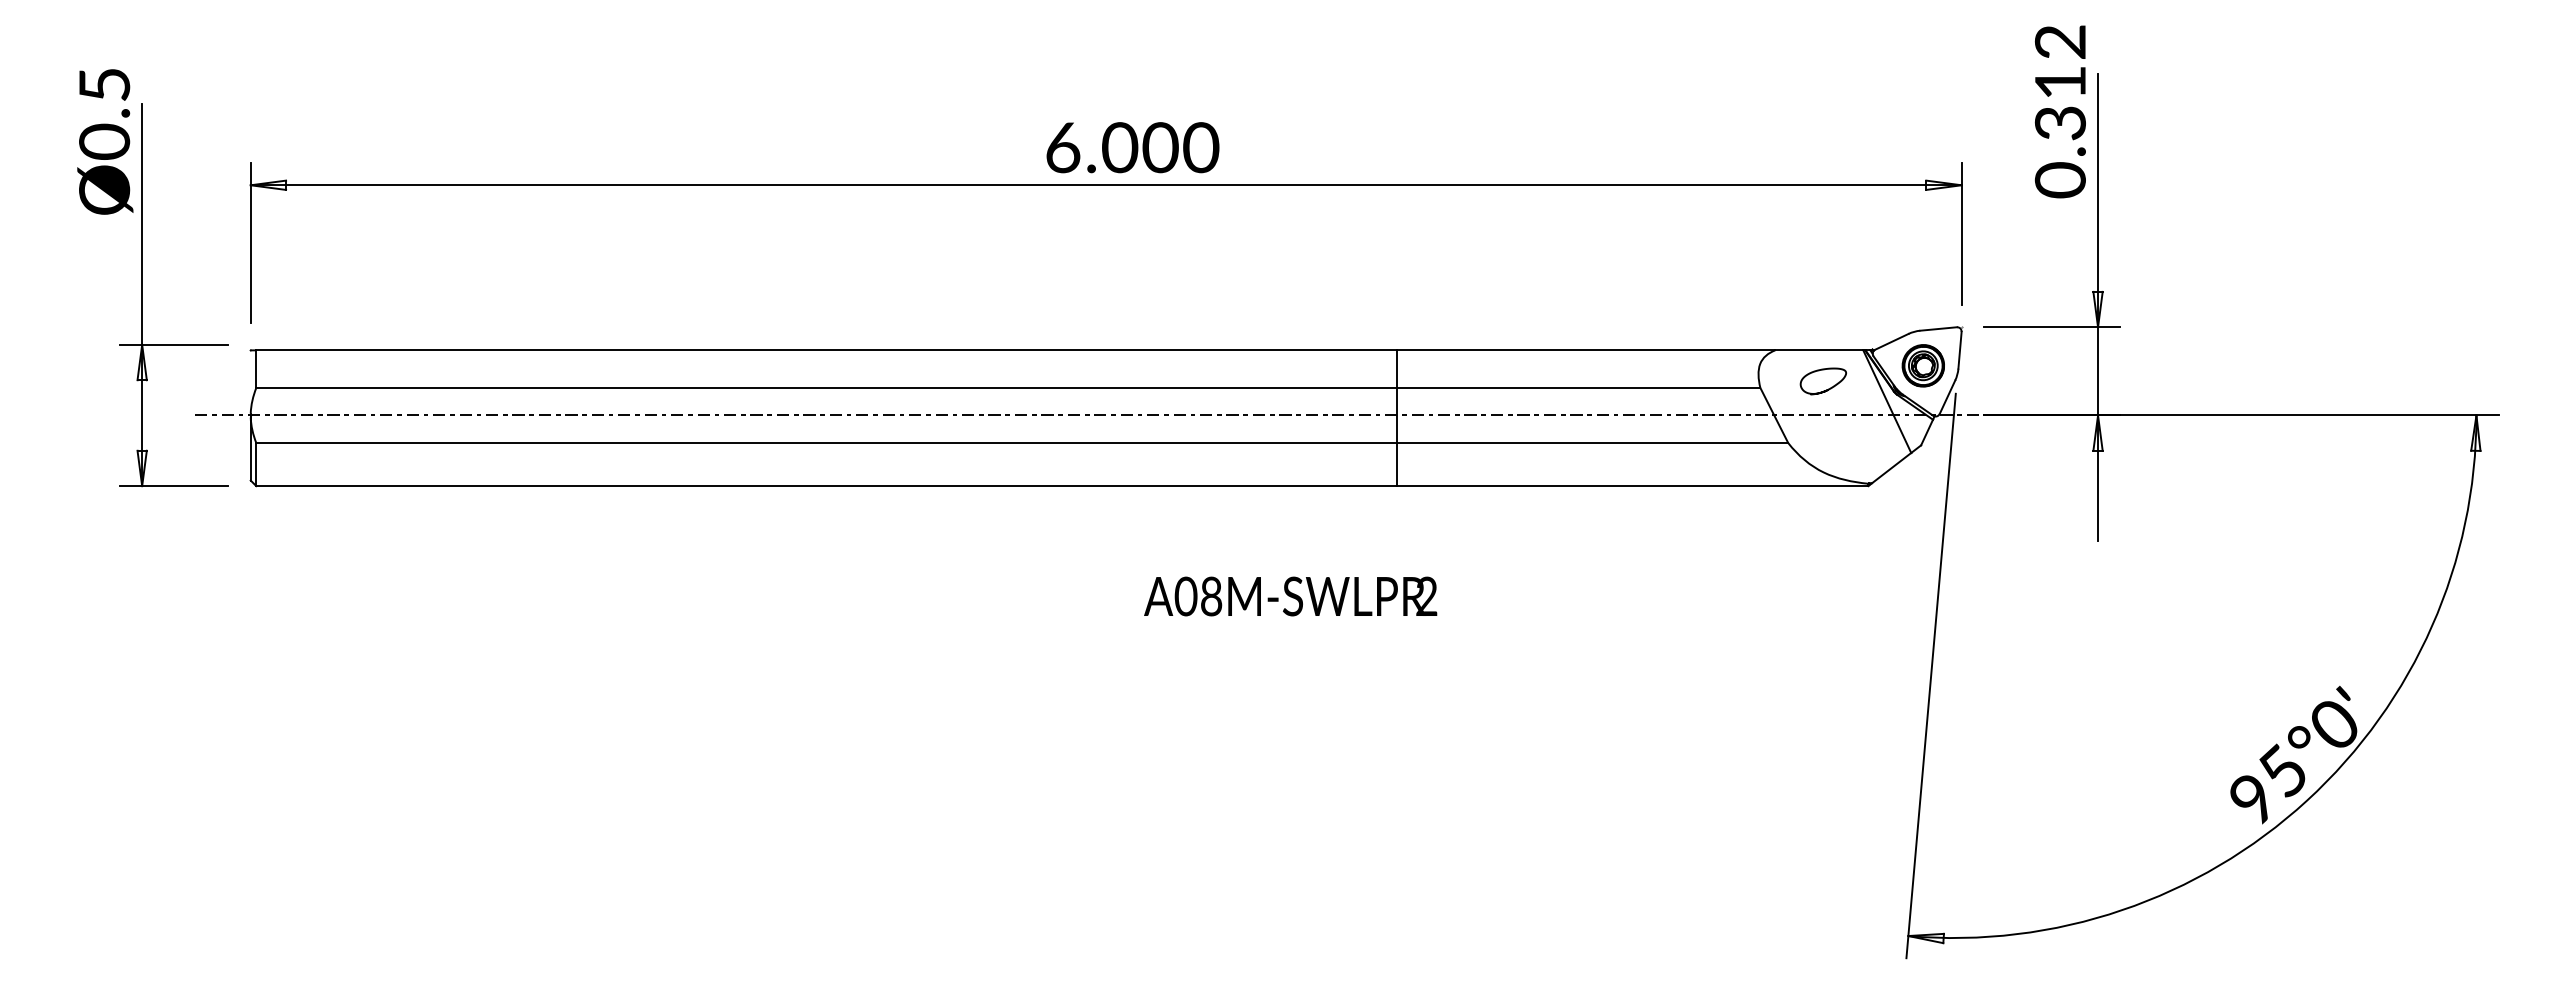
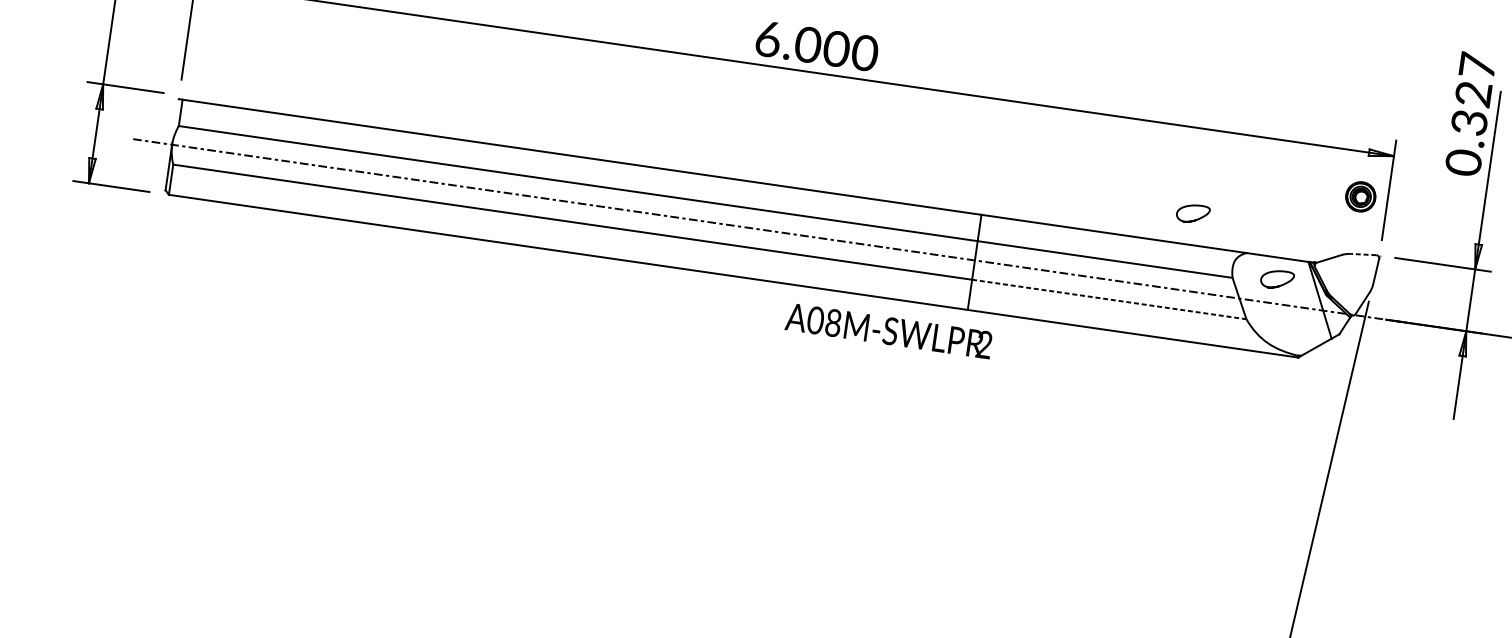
text: (2059, 61) -> (1475, 79), 0.312 -> 0.327
curve: (1695, 314) -> (1194, 219), added
line: (1938, 329) -> (1363, 254), solid -> dashed
part: (1922, 365) -> (1360, 196), moved
line: (1592, 443) -> (1109, 299), solid -> dashed
text: (1290, 596) -> (888, 331), moved

